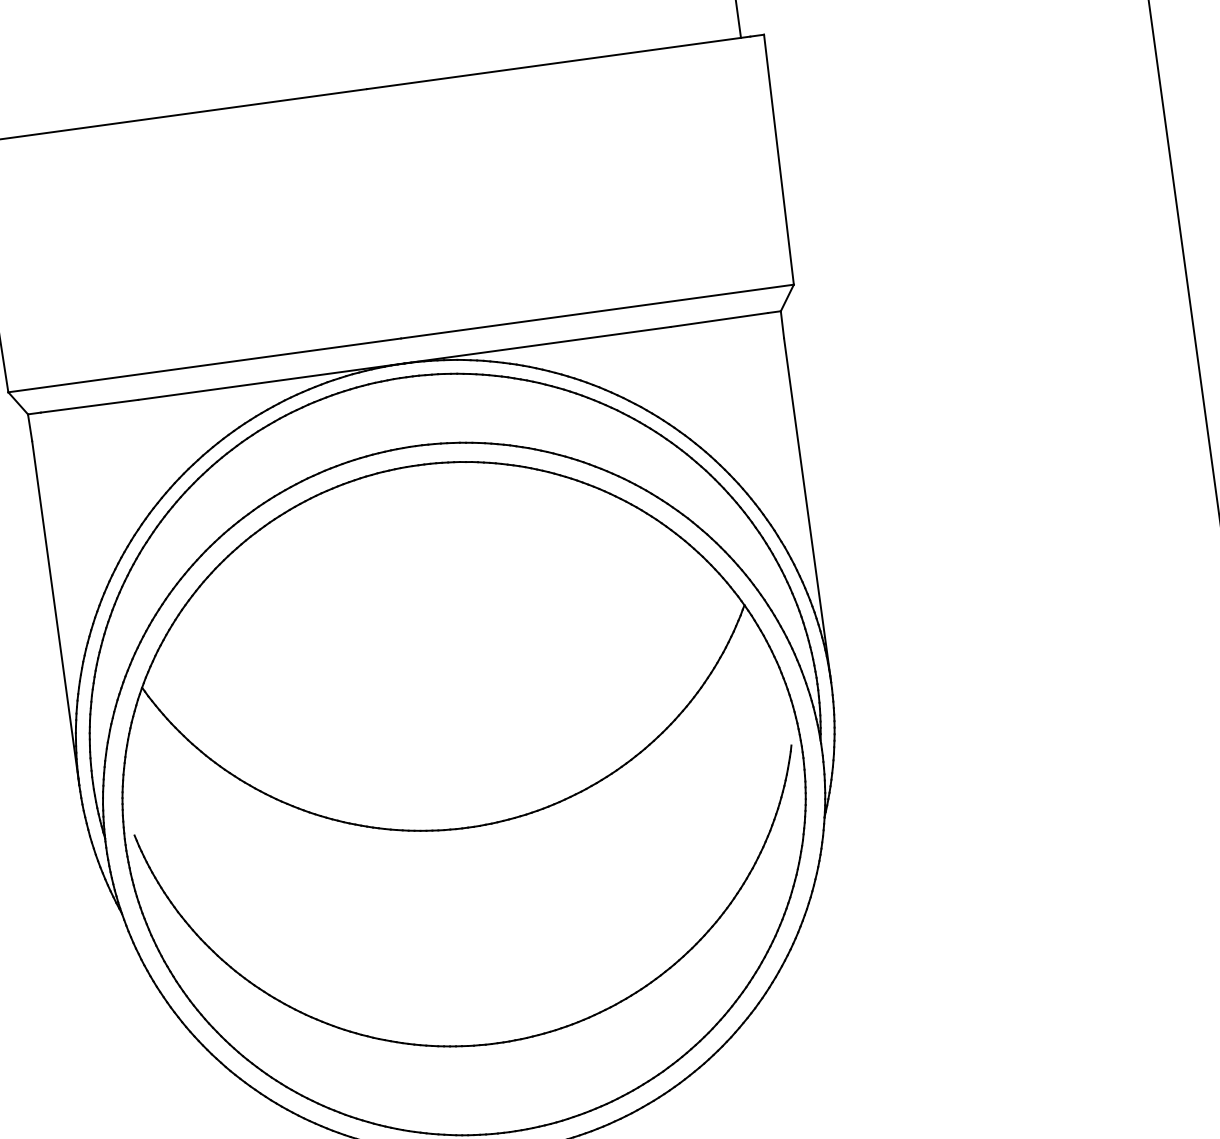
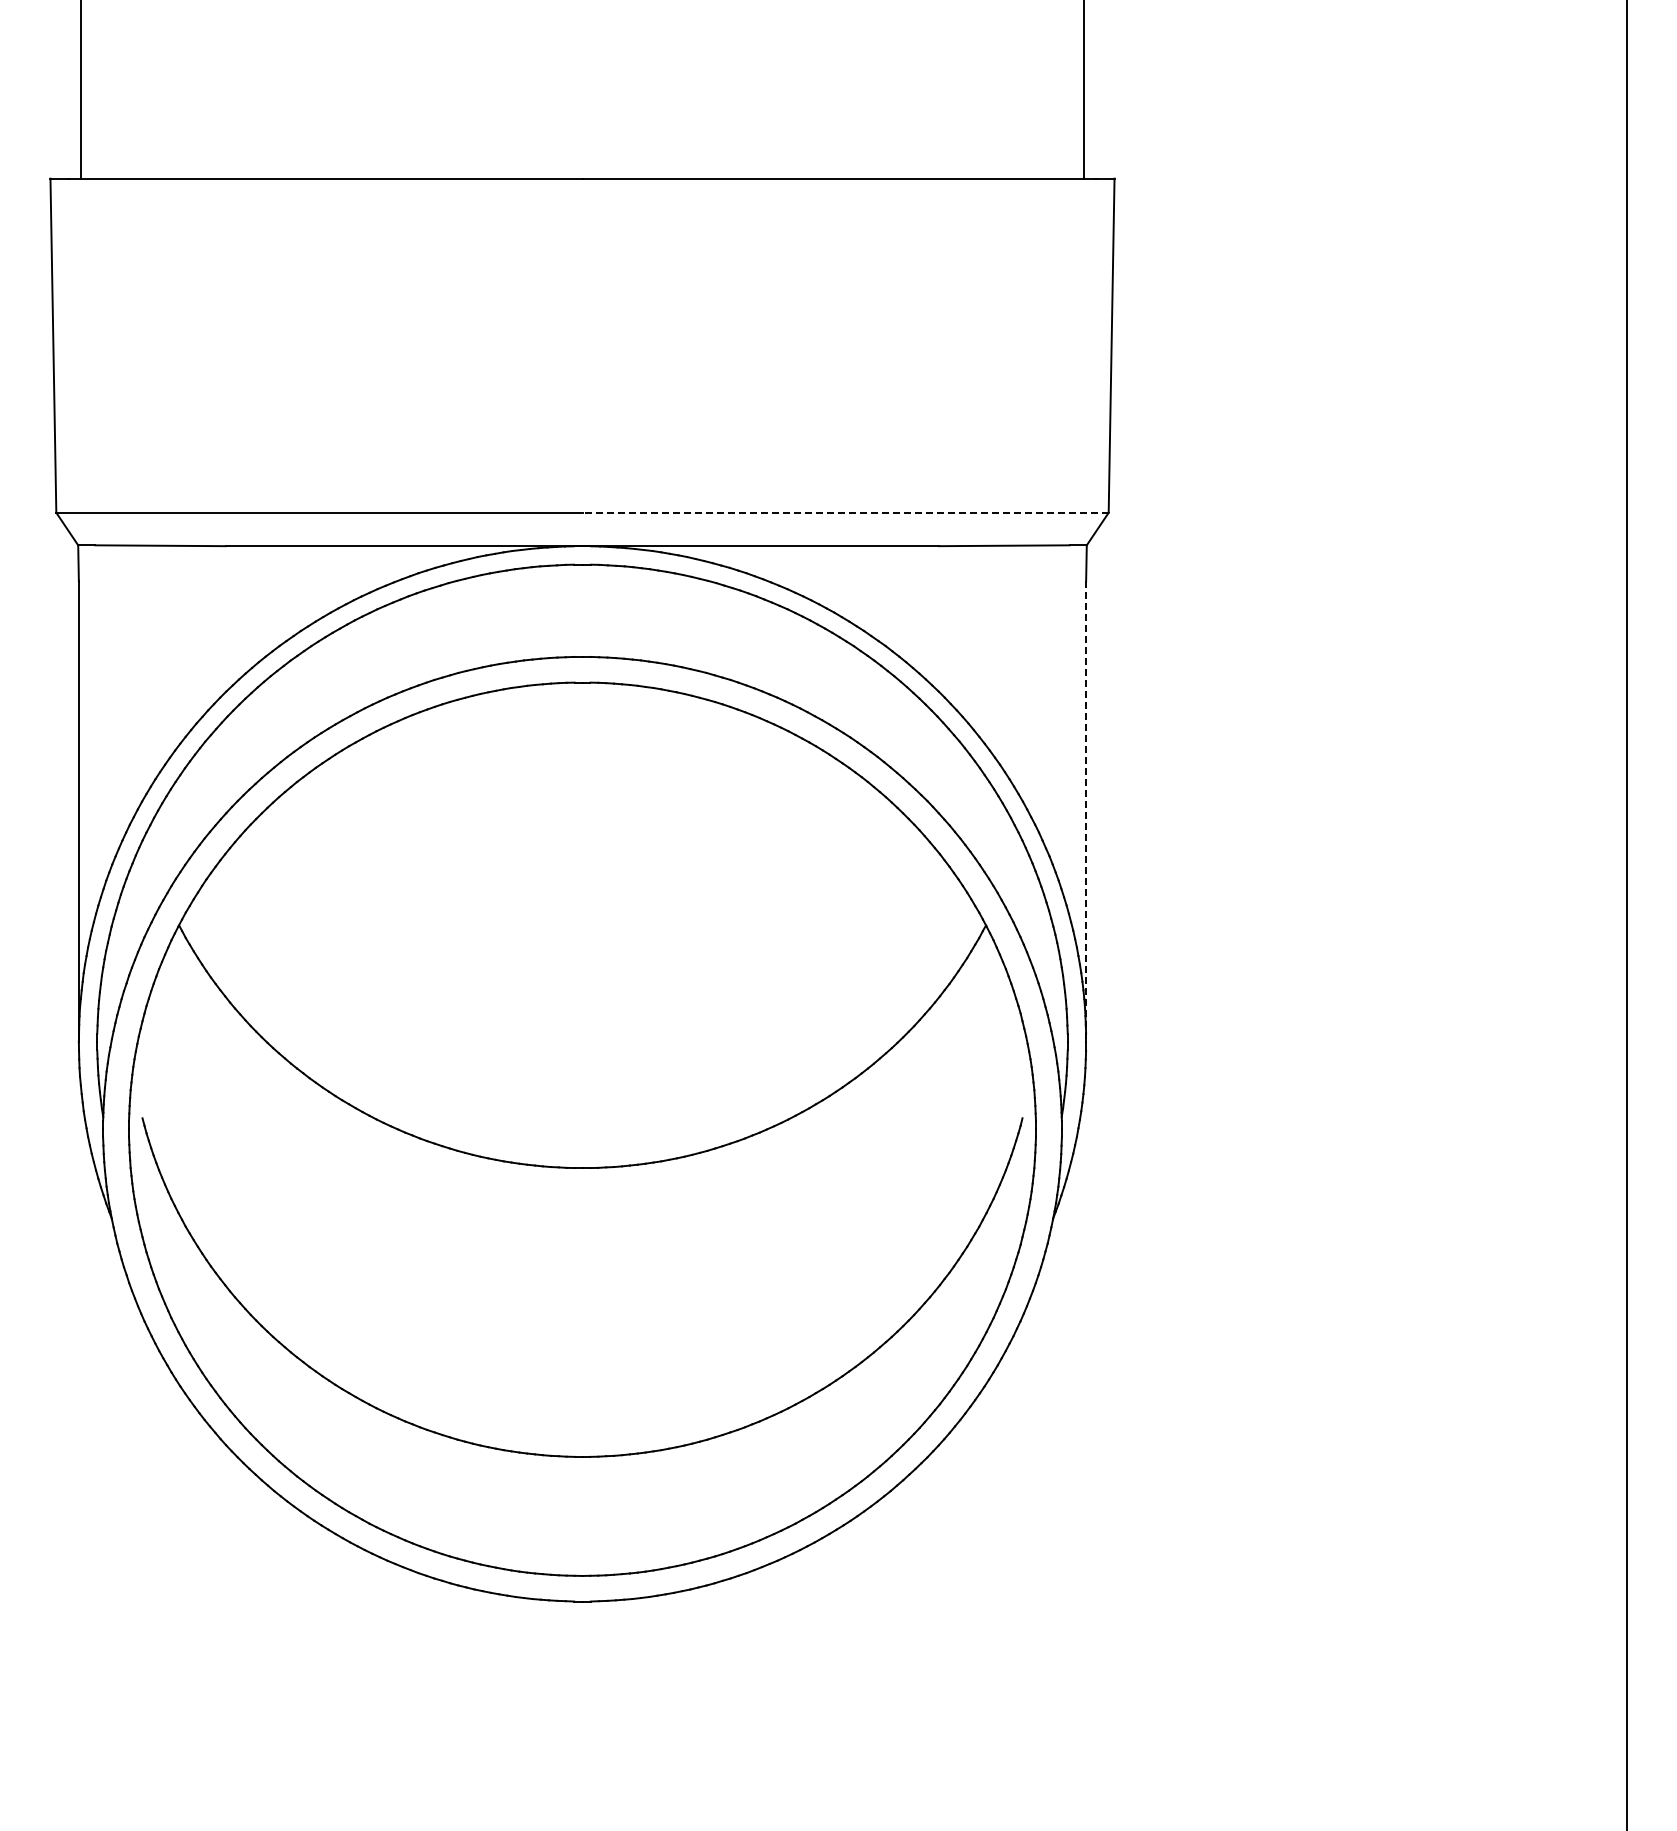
line: (597, 311) -> (845, 512), solid -> dashed
line: (807, 510) -> (1086, 812), solid -> dashed

